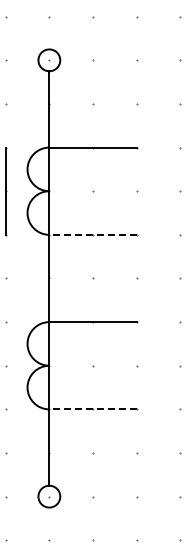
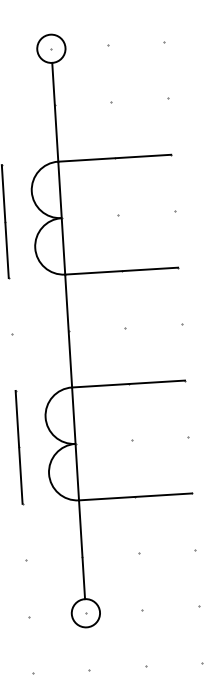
line: (93, 234) -> (122, 270), dashed -> solid
line: (5, 365) -> (18, 447), added
line: (93, 409) -> (136, 497), dashed -> solid

